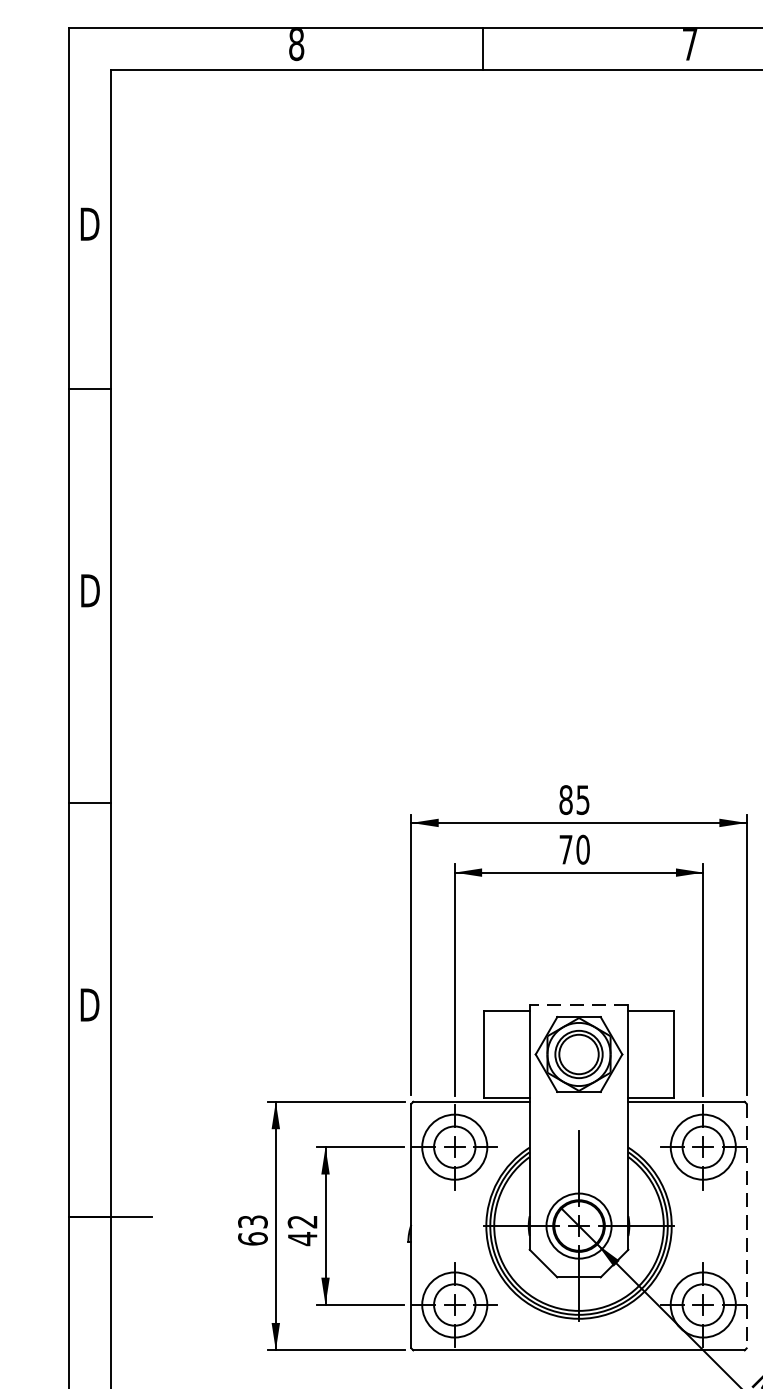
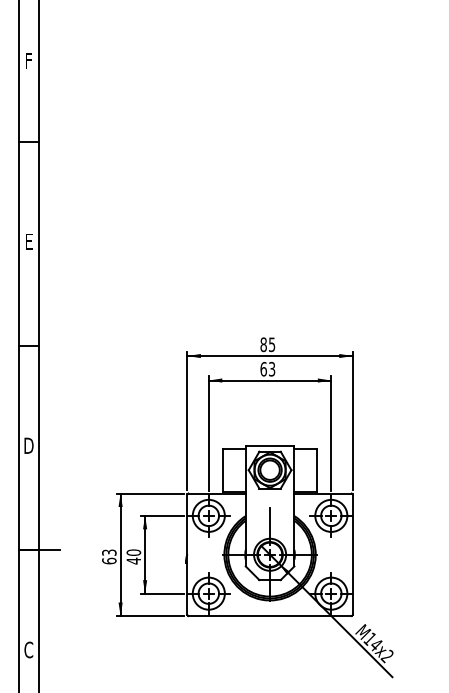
text: (88, 223) -> (28, 60), D -> F
text: (88, 590) -> (28, 241), D -> E
text: (573, 848) -> (267, 368), 70 -> 63
line: (577, 1004) -> (269, 445), dashed -> solid
text: (301, 1221) -> (133, 552), 42 -> 40
line: (746, 1227) -> (352, 555), dashed -> solid

